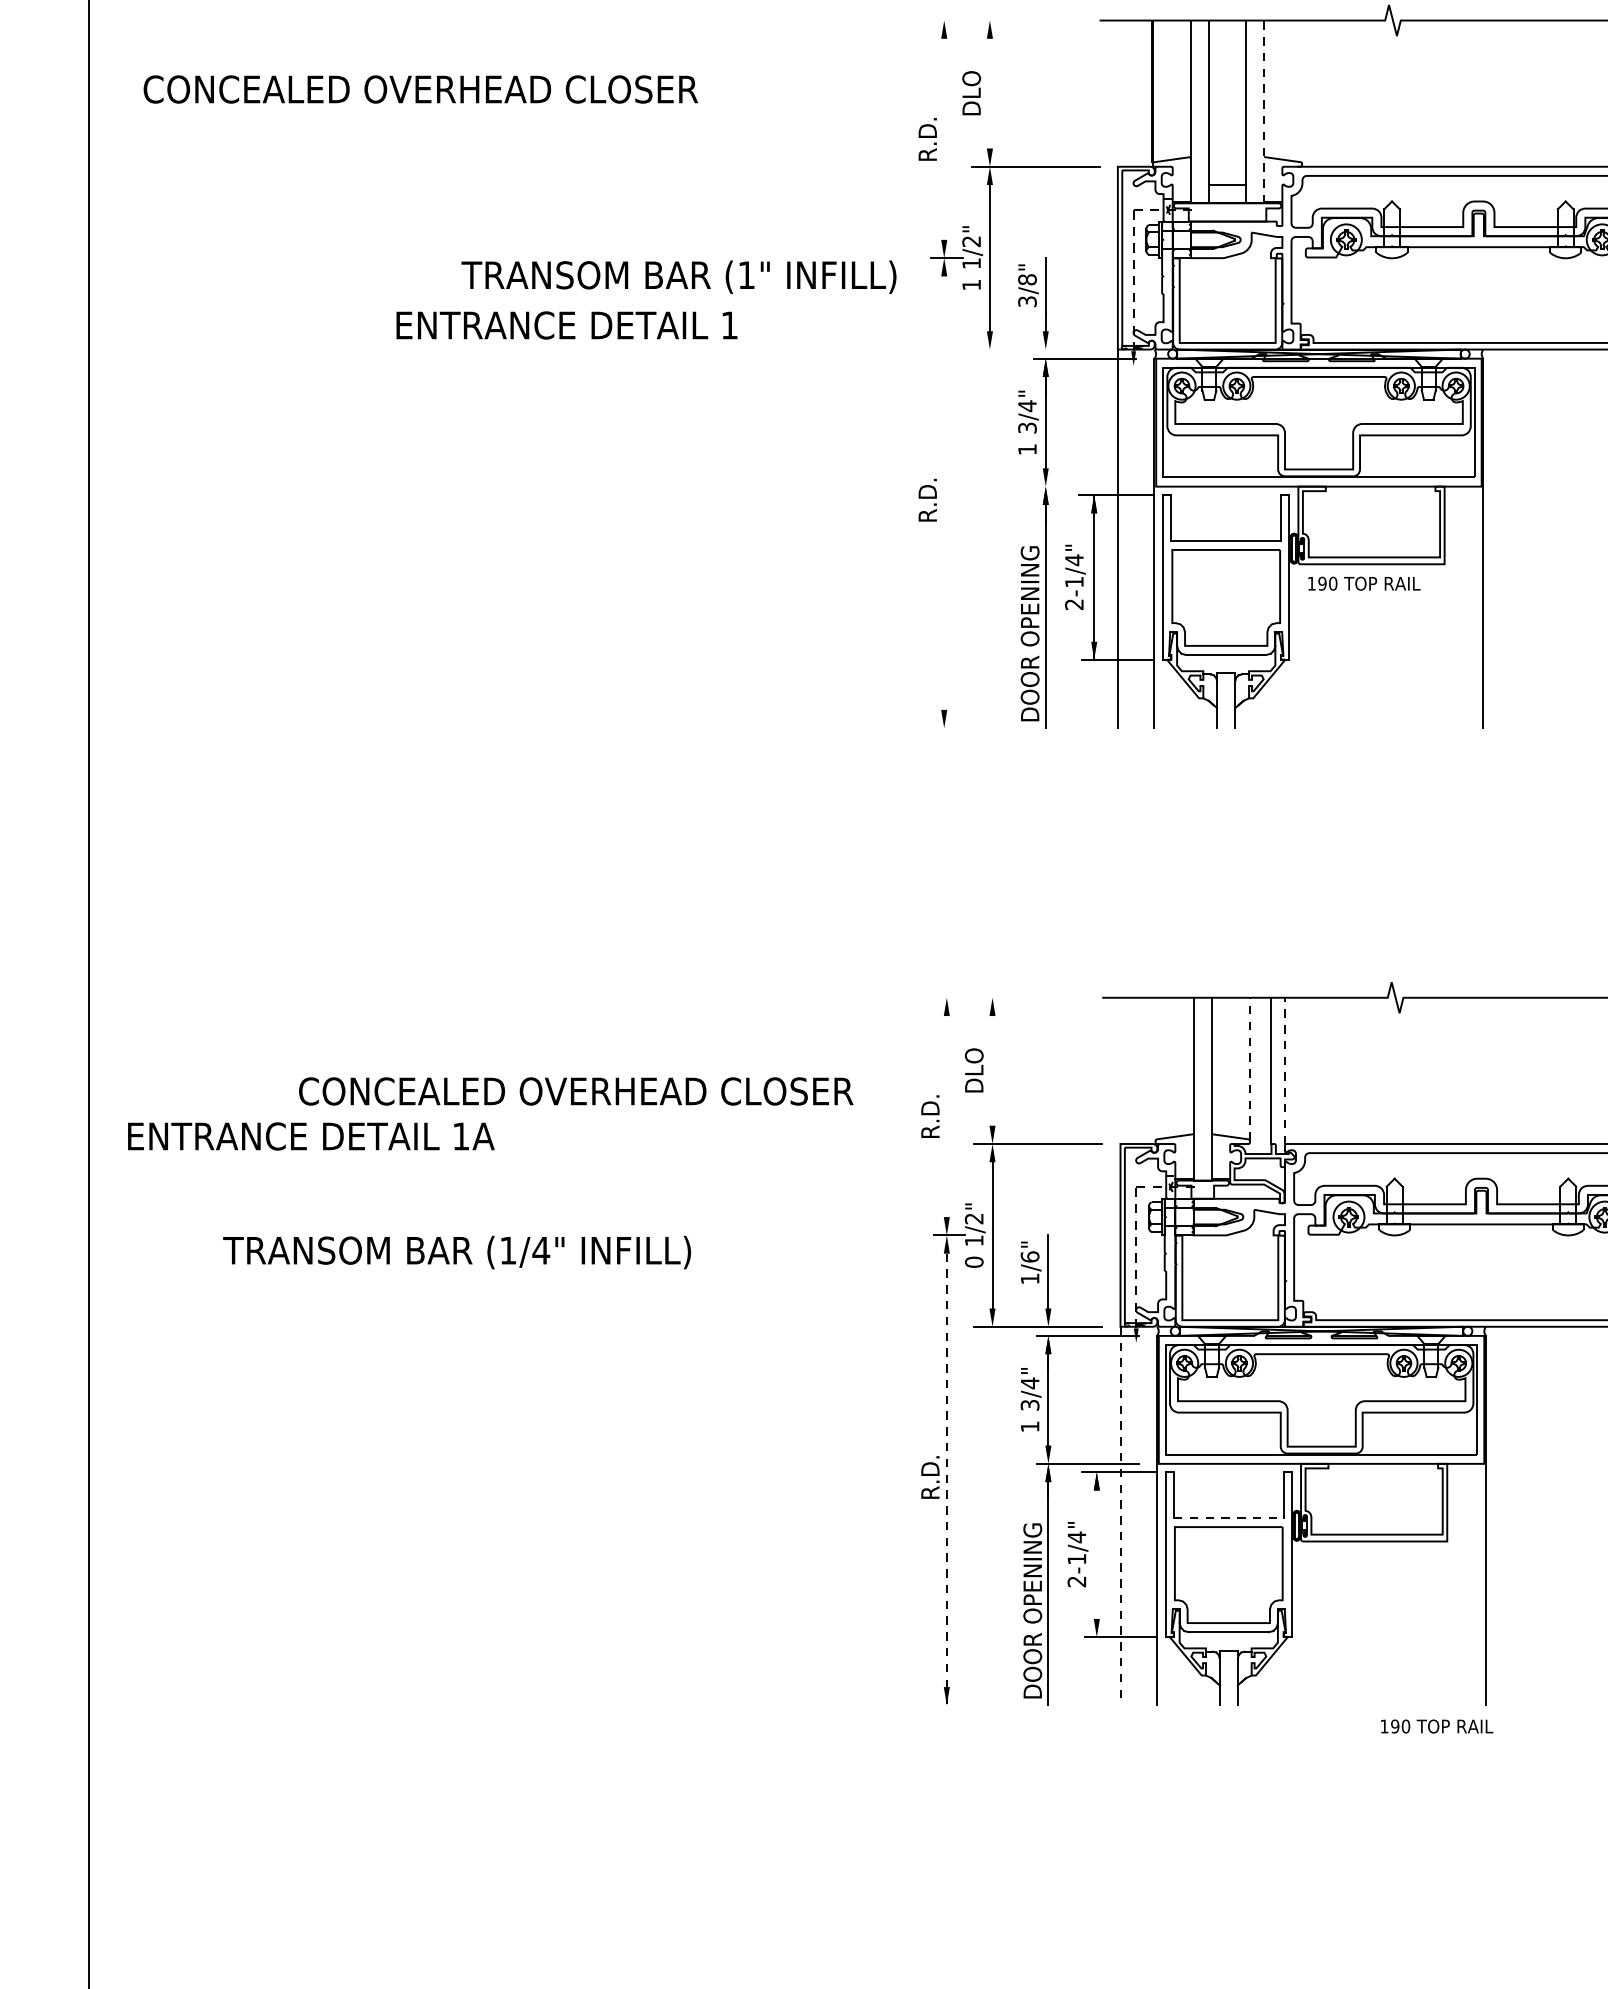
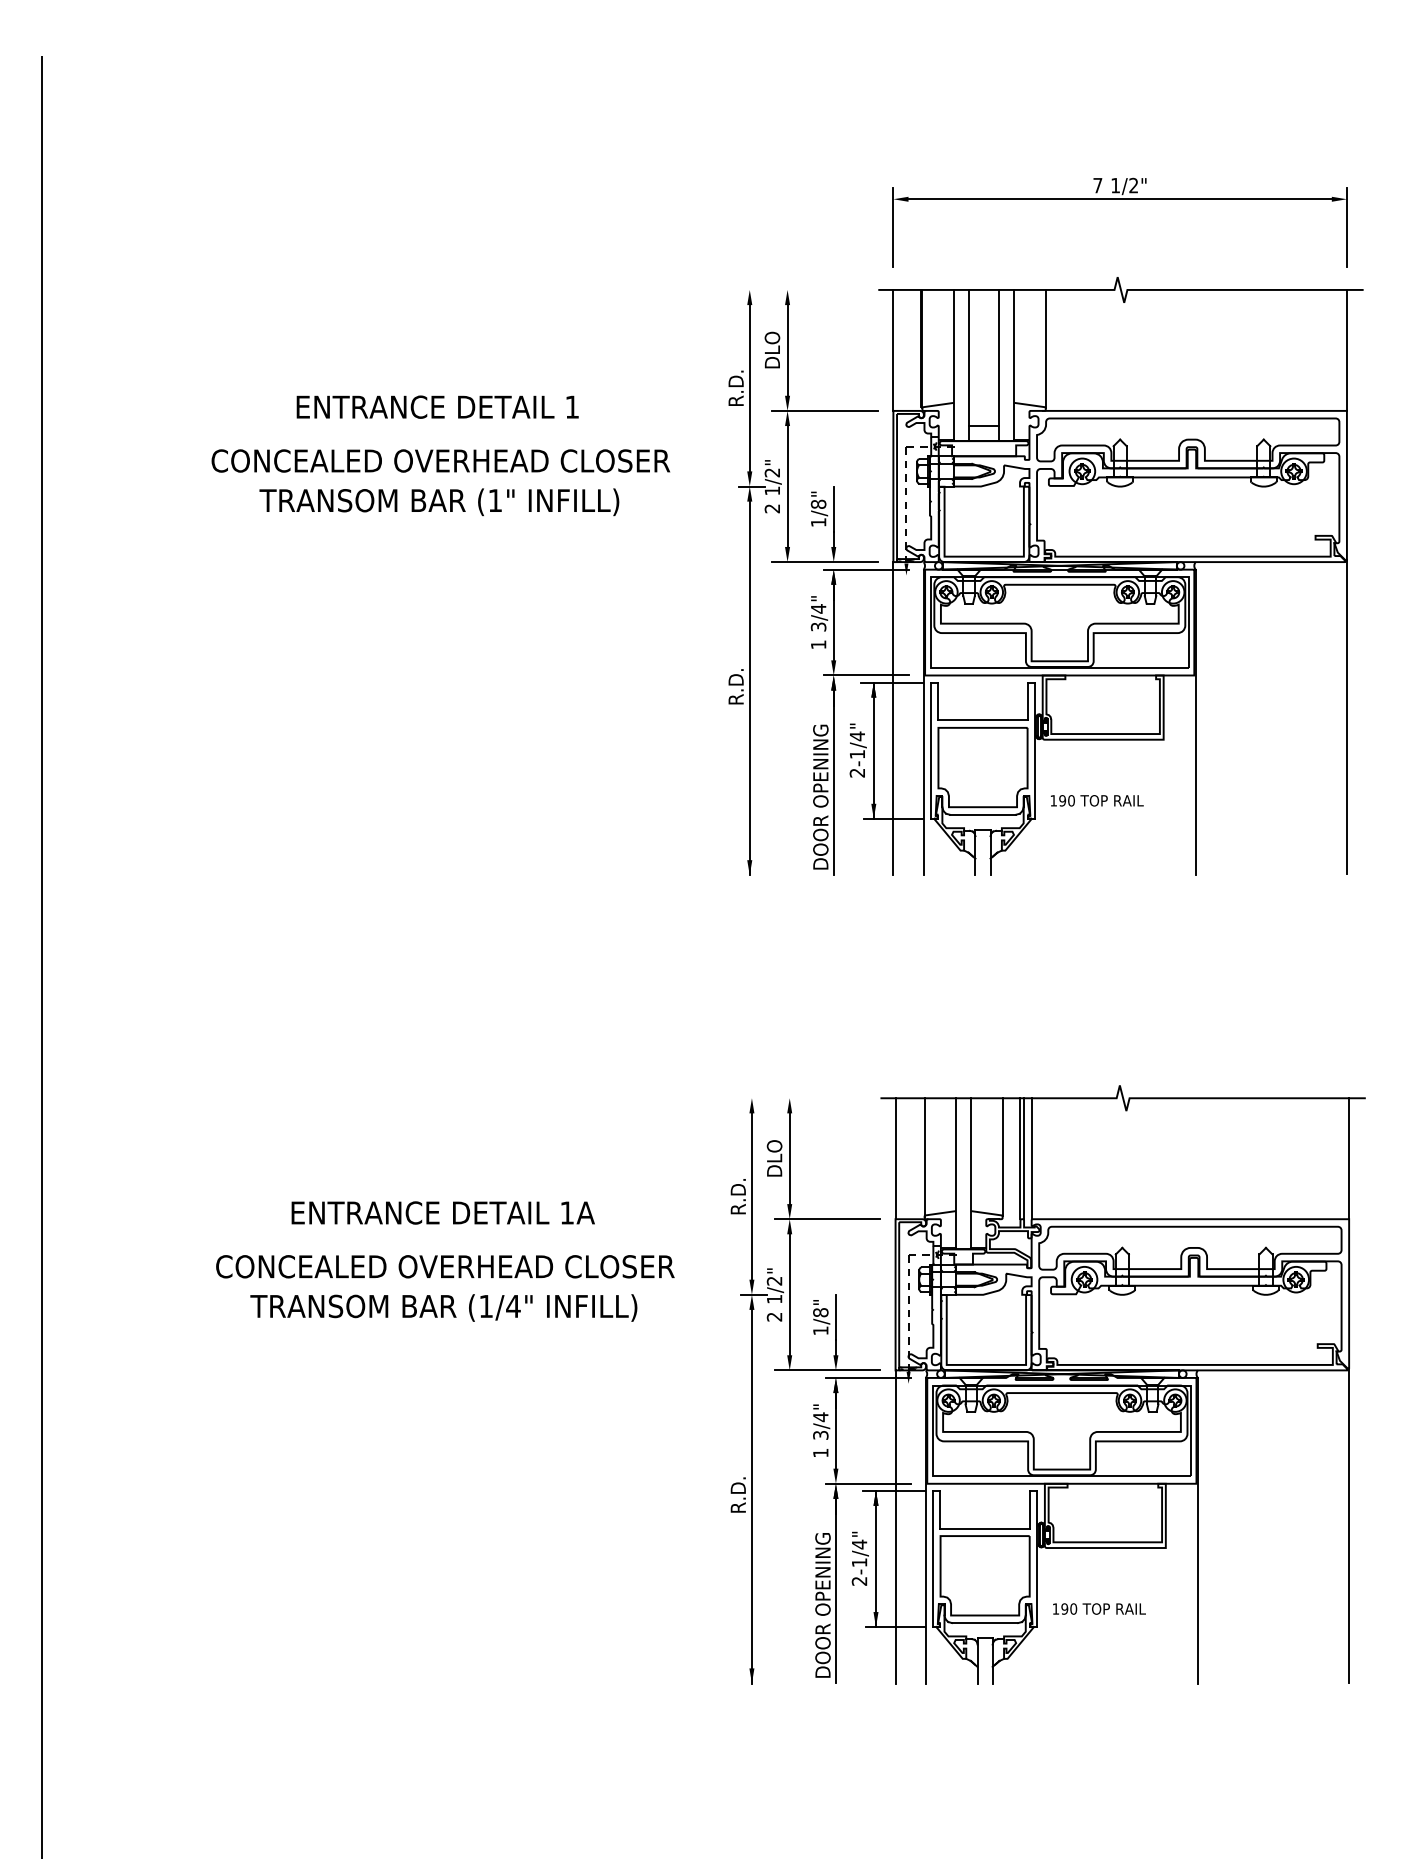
text: (420, 88) -> (440, 460), moved
line: (1301, 91) -> (1045, 348), added
line: (1118, 92) -> (893, 349), added
line: (989, 93) -> (787, 350), added
line: (1264, 111) -> (1014, 365), dashed -> solid
line: (943, 139) -> (749, 388), added
text: (679, 277) -> (439, 502), moved
text: (970, 284) -> (771, 508), 1 -> 2
text: (1027, 301) -> (818, 522), 3/8" -> 1/8"
text: (566, 324) -> (437, 406), moved
line: (1035, 350) -> (825, 562), added
line: (1085, 486) -> (866, 675), added
line: (943, 502) -> (749, 688), added
text: (1364, 583) -> (1097, 800), moved
line: (1249, 1068) -> (1002, 1156), dashed -> solid
line: (1155, 1069) -> (924, 1157), added
line: (992, 1070) -> (789, 1158), added
line: (1120, 1070) -> (895, 1158), added
line: (1276, 1070) -> (1024, 1158), added
line: (1284, 1070) -> (1031, 1158), dashed -> solid
text: (576, 1091) -> (445, 1266), moved
line: (946, 1116) -> (751, 1196), added
text: (310, 1135) -> (442, 1212), moved
text: (456, 1251) -> (443, 1307), moved
text: (1029, 1256) -> (820, 1312), 1/6" -> 1/8"
text: (974, 1261) -> (774, 1316), 0 -> 2
line: (946, 1479) -> (751, 1496), dashed -> solid
line: (1120, 1515) -> (895, 1526), dashed -> solid
line: (1229, 1517) -> (985, 1528), dashed -> solid
line: (1096, 1554) -> (875, 1558), added
text: (1437, 1725) -> (1099, 1608), moved

